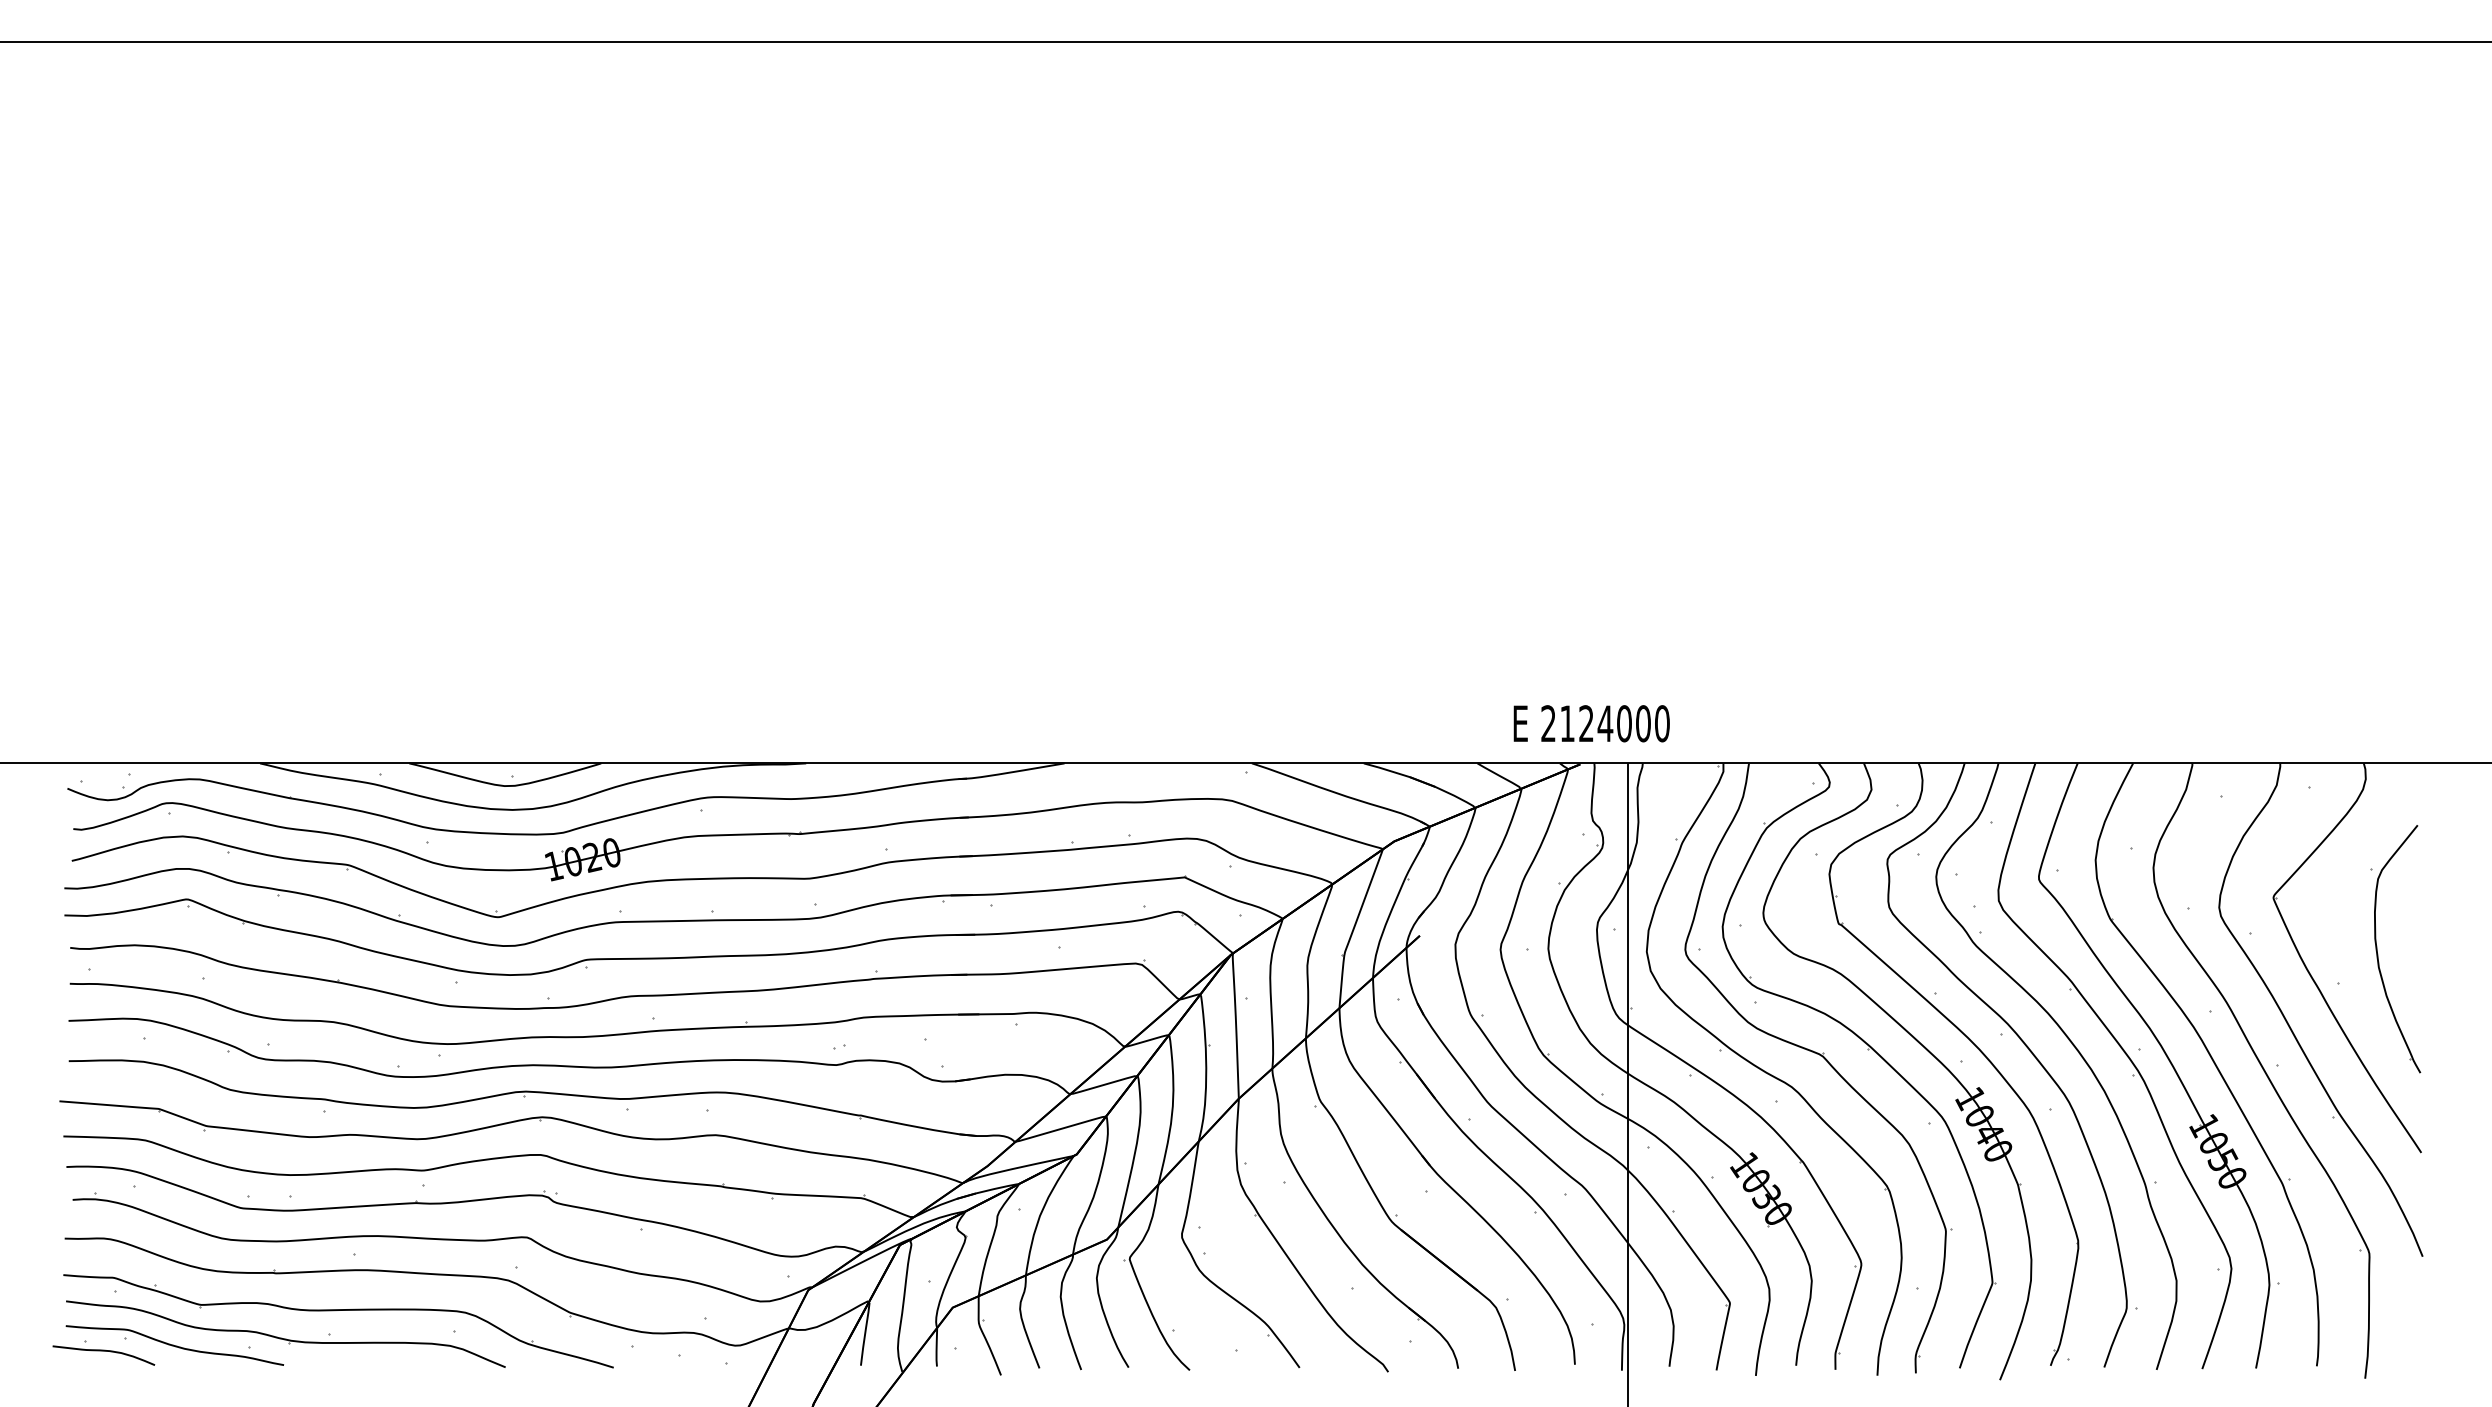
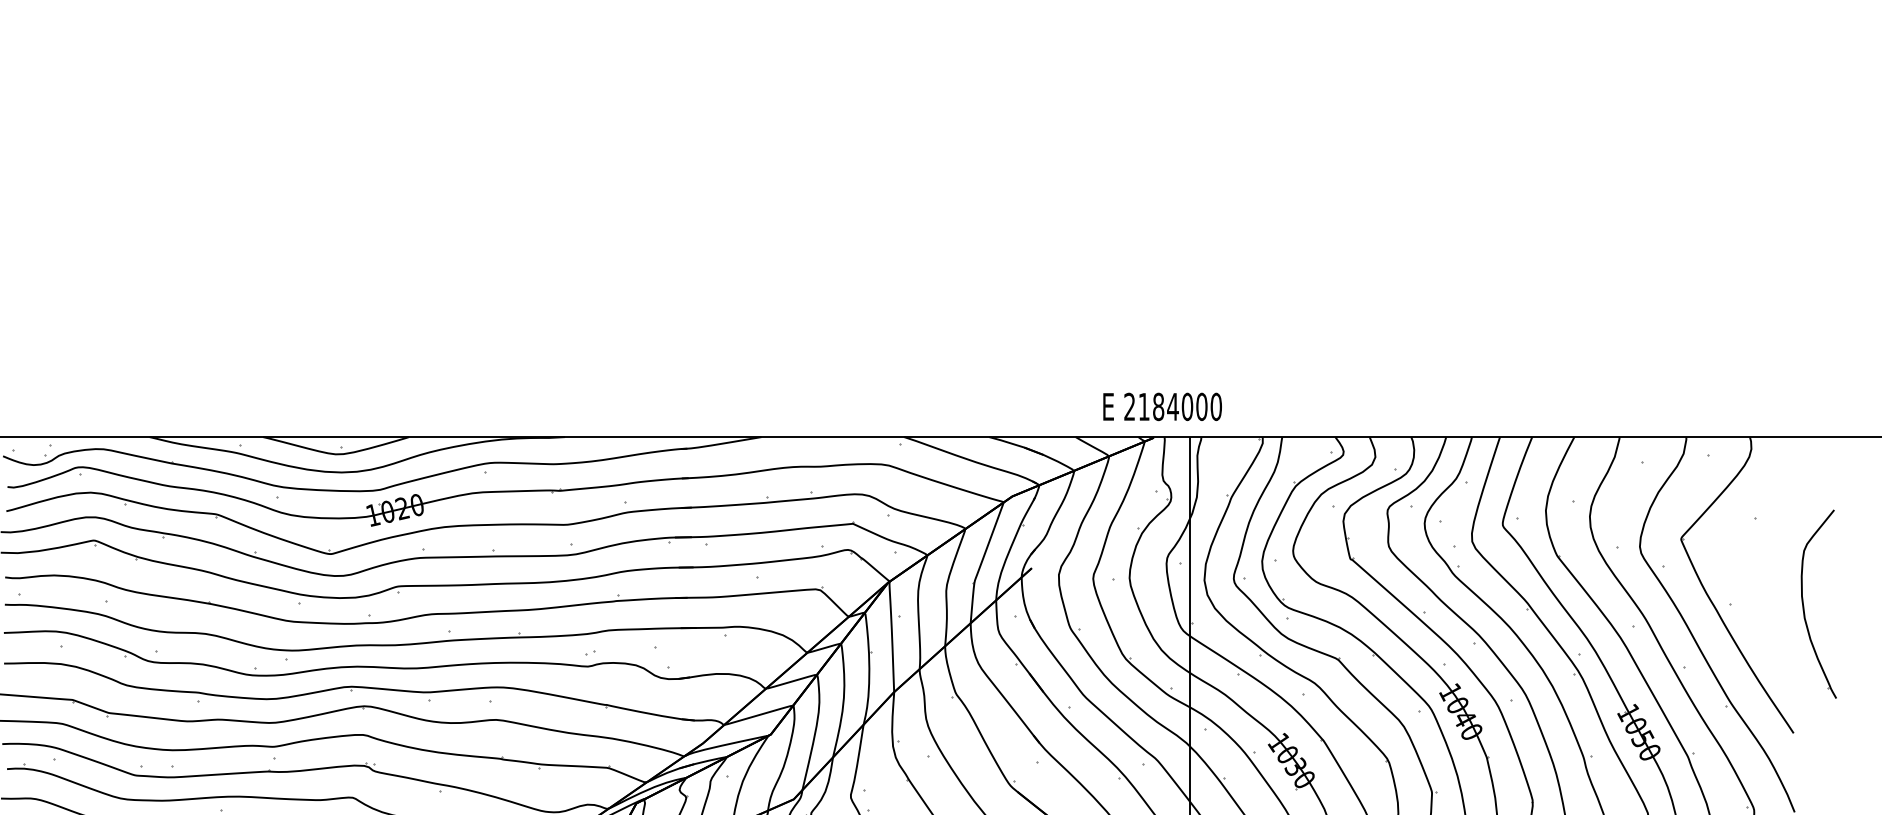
text: (1586, 723) -> (1158, 406), 2124000 -> 2184000
part: (2378, 954) -> (1804, 608), moved

